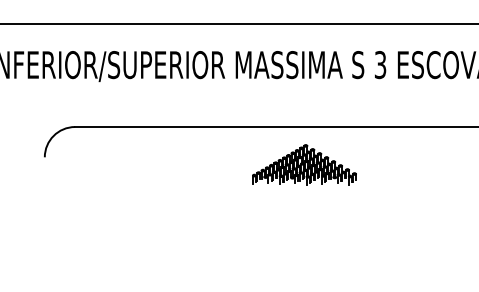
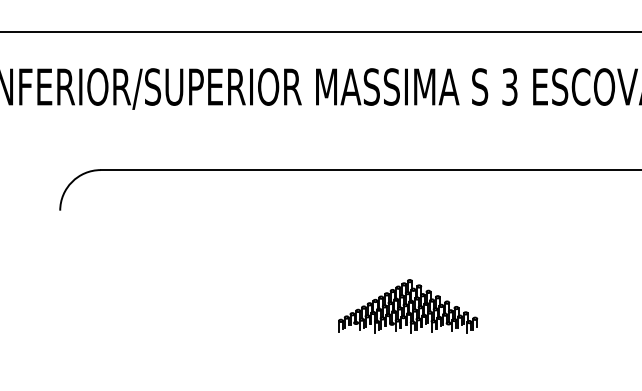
part: (304, 164) -> (408, 306), moved

